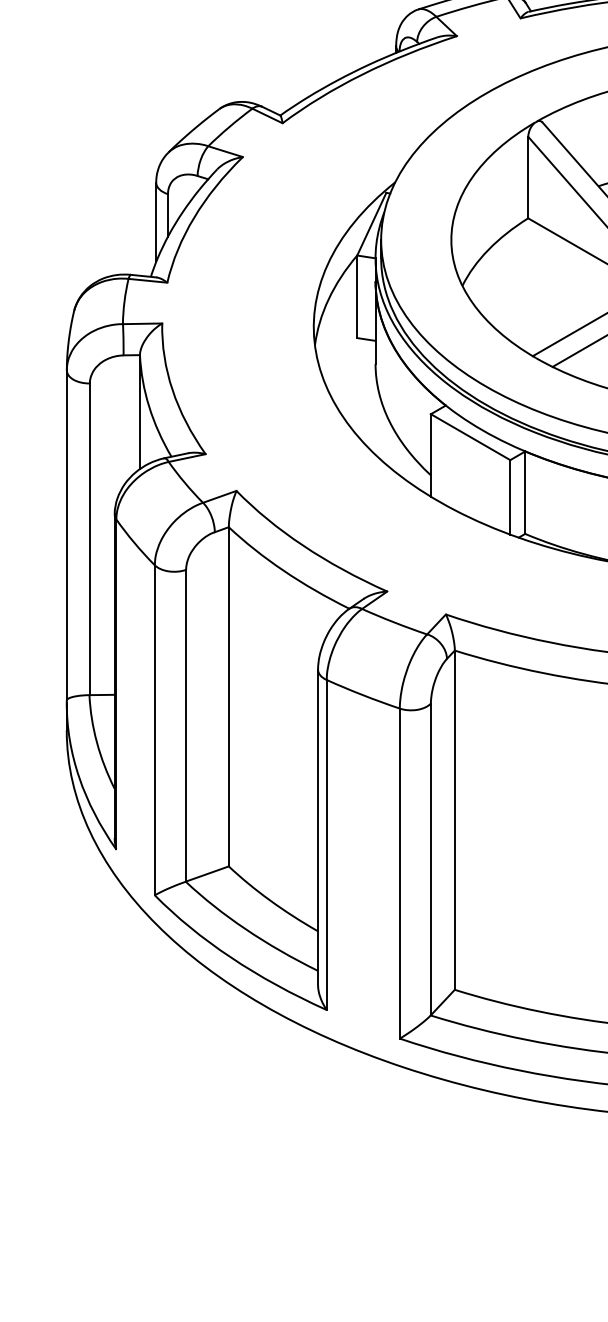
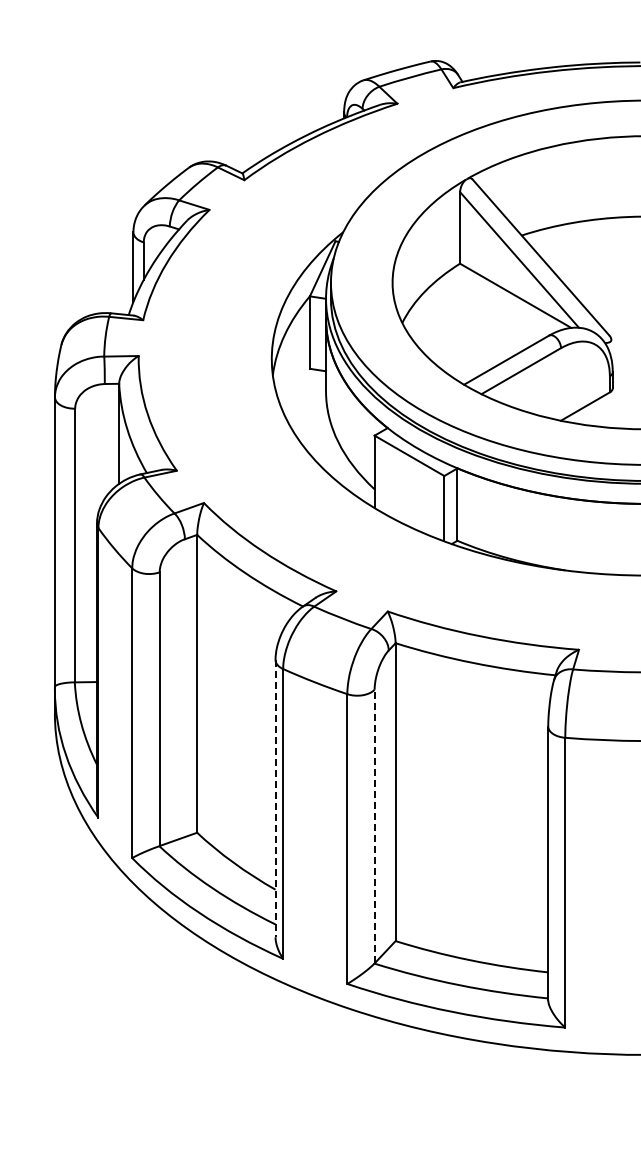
line: (318, 827) -> (275, 798), solid -> dashed
line: (430, 859) -> (374, 826), solid -> dashed

